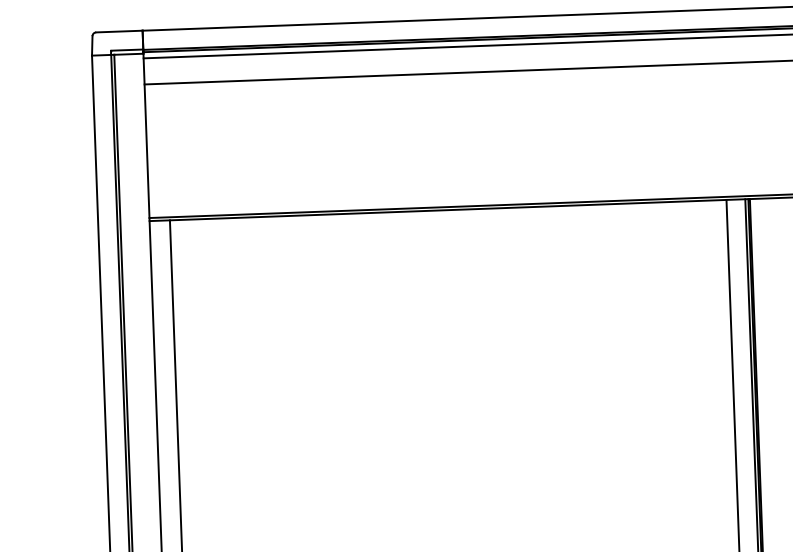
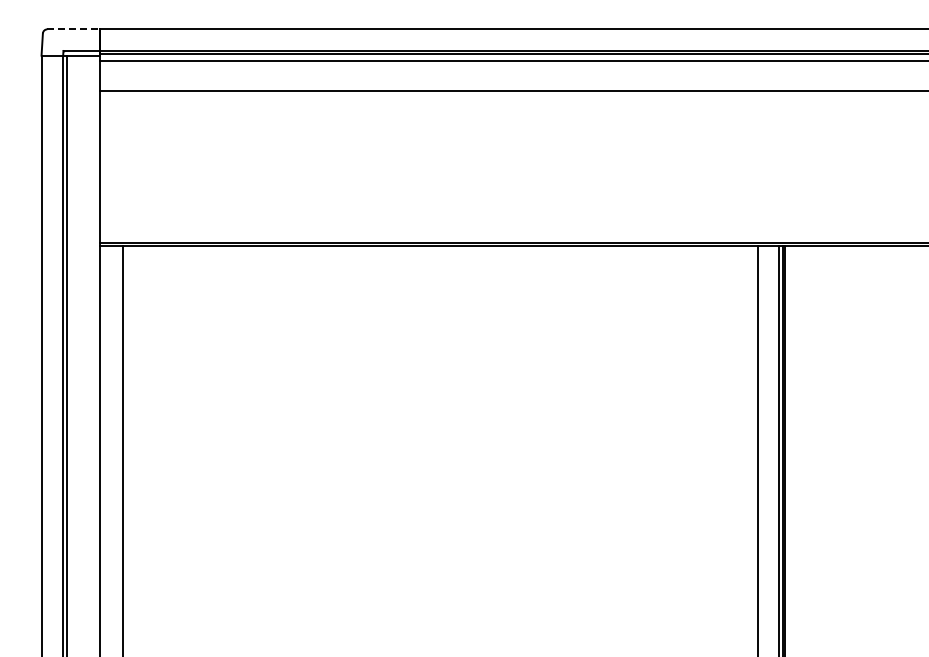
line: (120, 31) -> (74, 29), solid -> dashed

